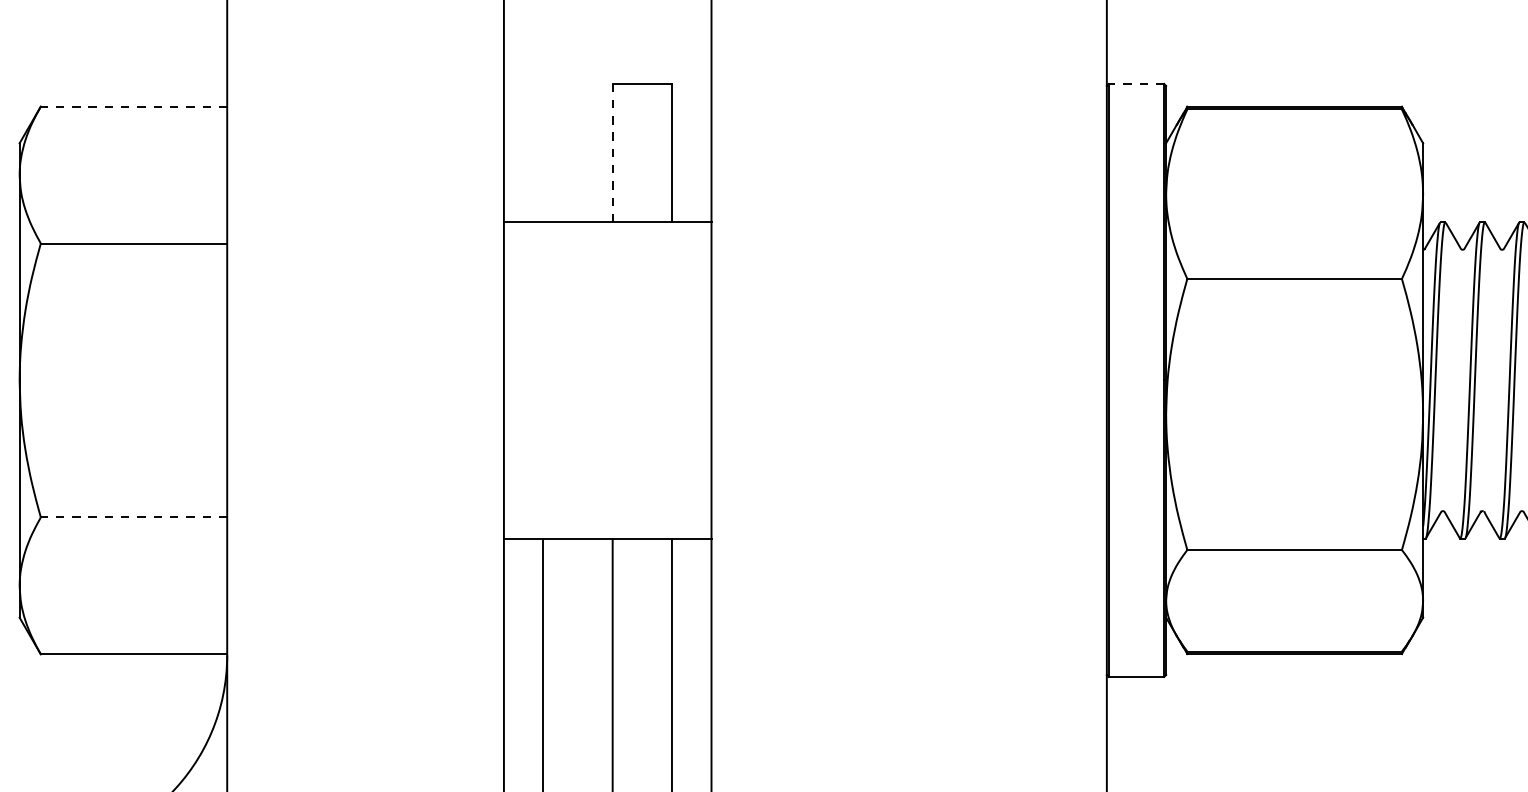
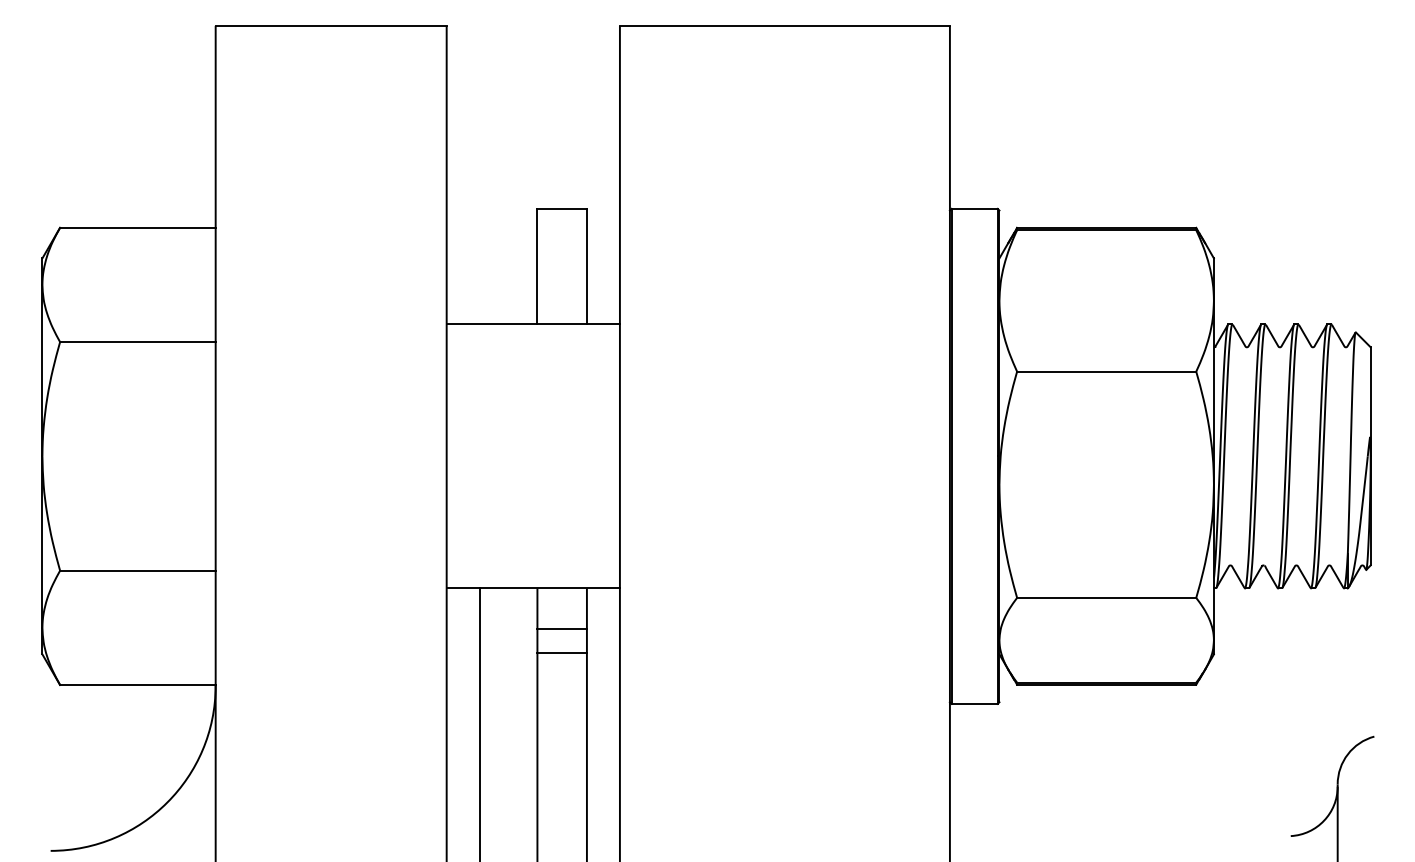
line: (1136, 83) -> (974, 208), dashed -> solid
line: (133, 106) -> (137, 227), dashed -> solid
line: (612, 152) -> (537, 266), dashed -> solid
line: (133, 517) -> (137, 570), dashed -> solid
line: (641, 587) -> (561, 629), added
line: (641, 615) -> (561, 652), added

